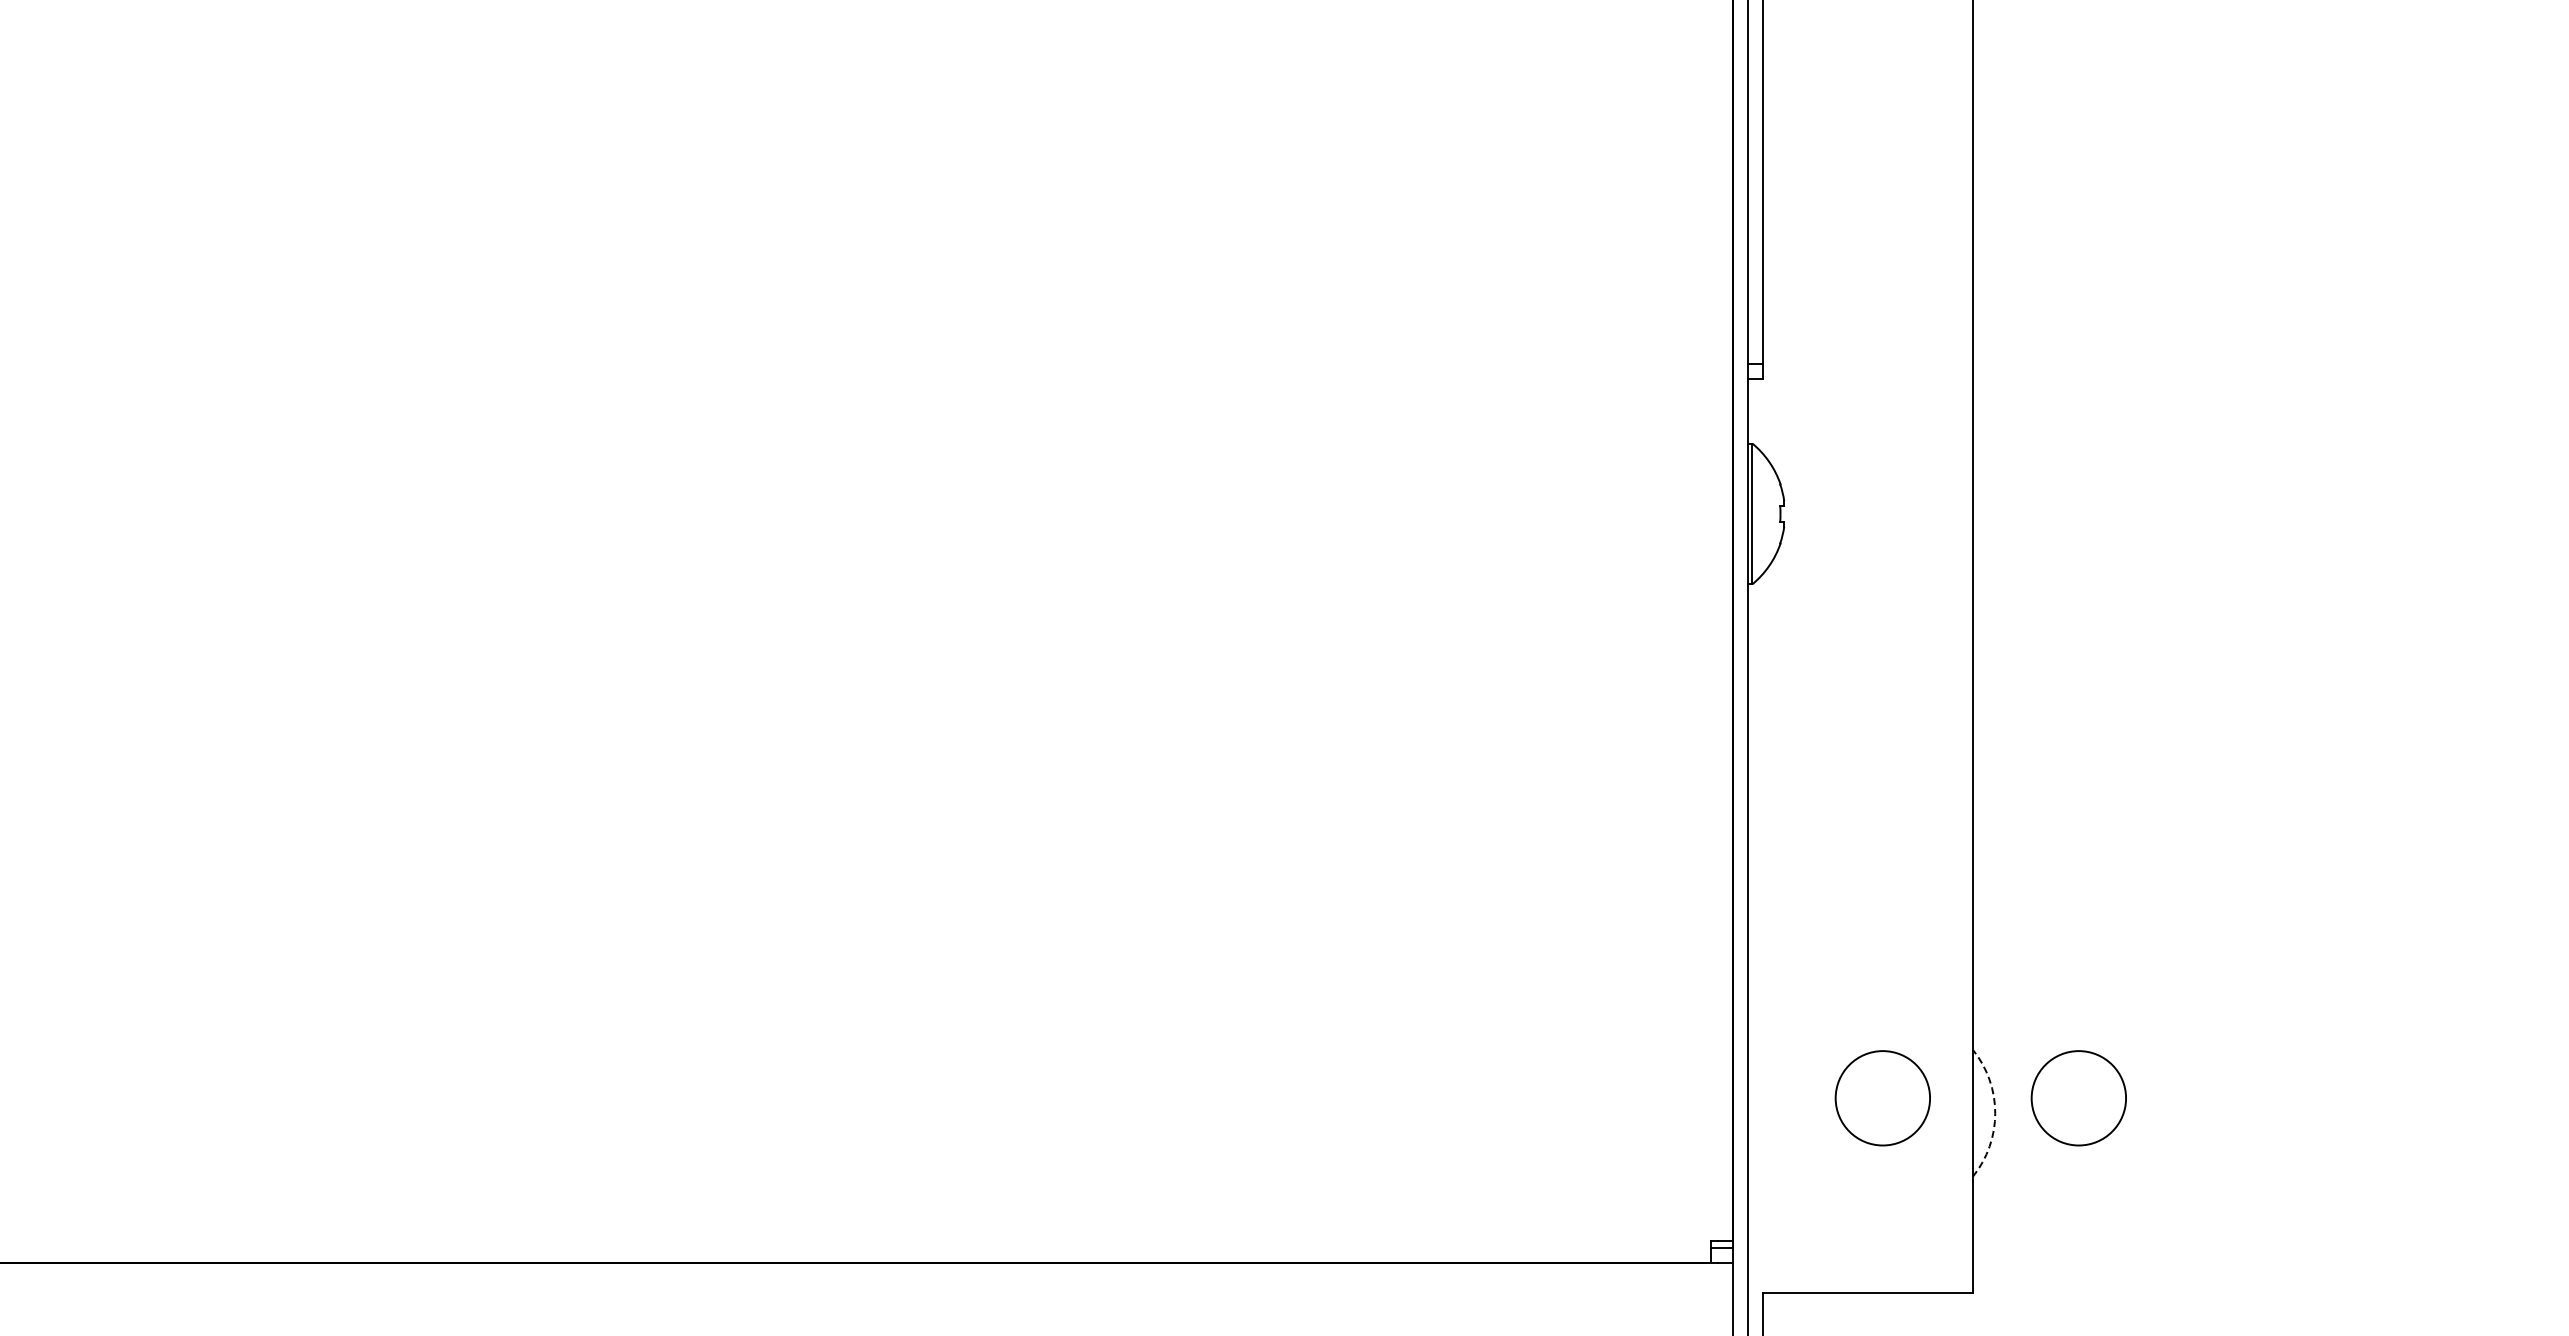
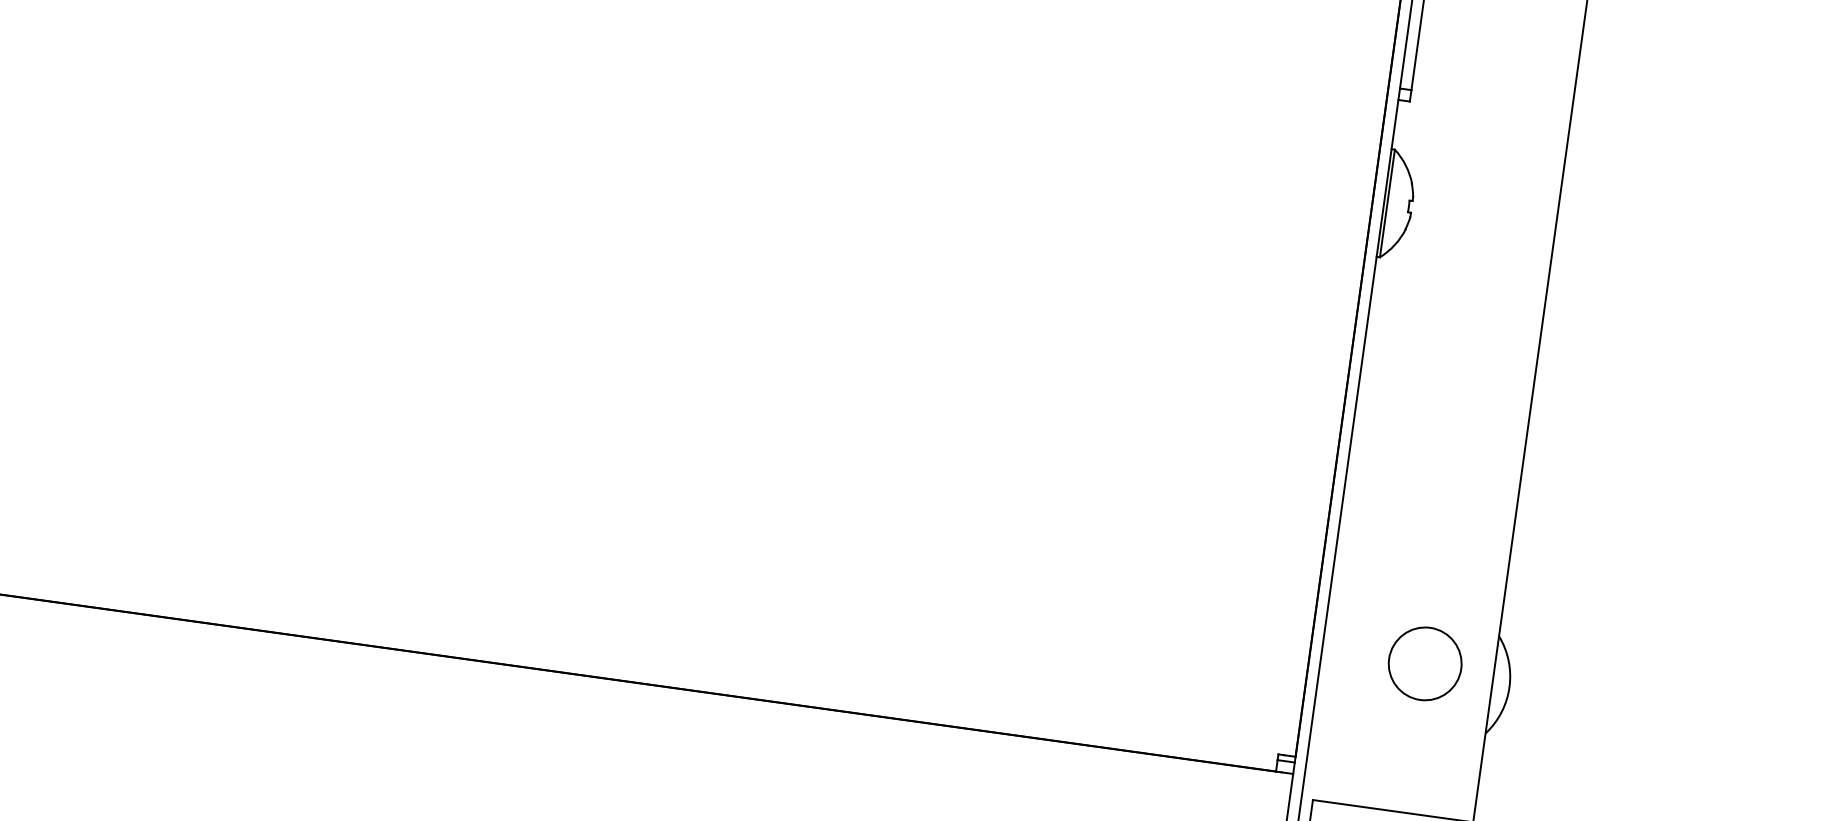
circle: (2078, 1098) -> (1574, 684), removed
arc: (1995, 1113) -> (1509, 687), dashed -> solid

